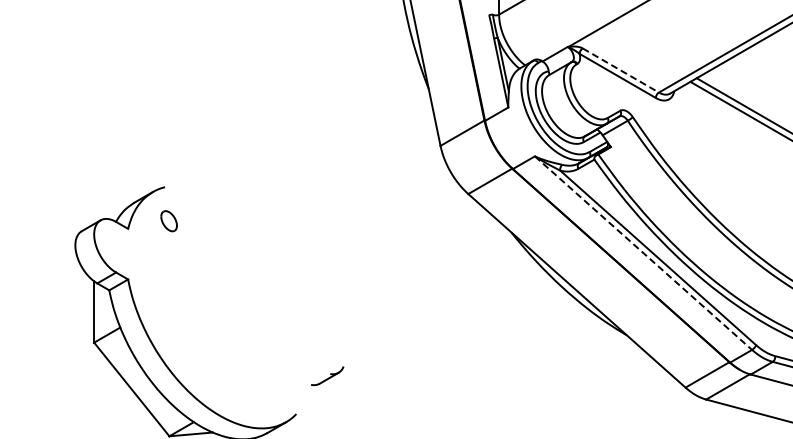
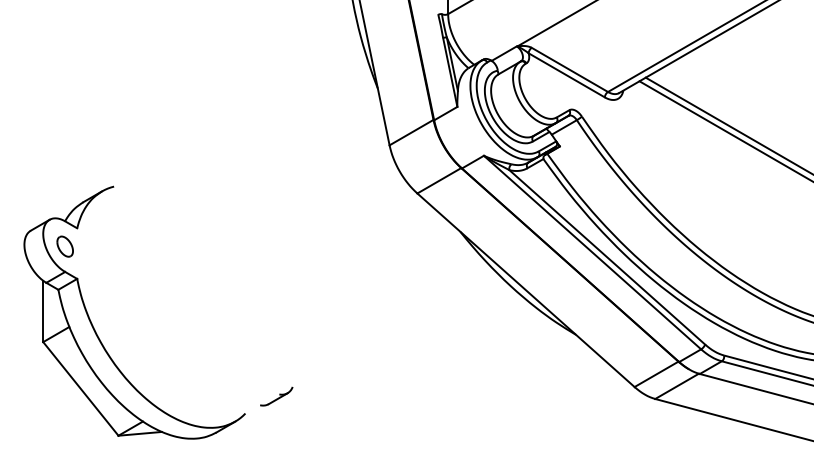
line: (621, 71) -> (570, 70), dashed -> solid
part: (168, 221) -> (64, 246), moved
line: (643, 253) -> (592, 252), dashed -> solid
part: (327, 376) -> (276, 396), moved

